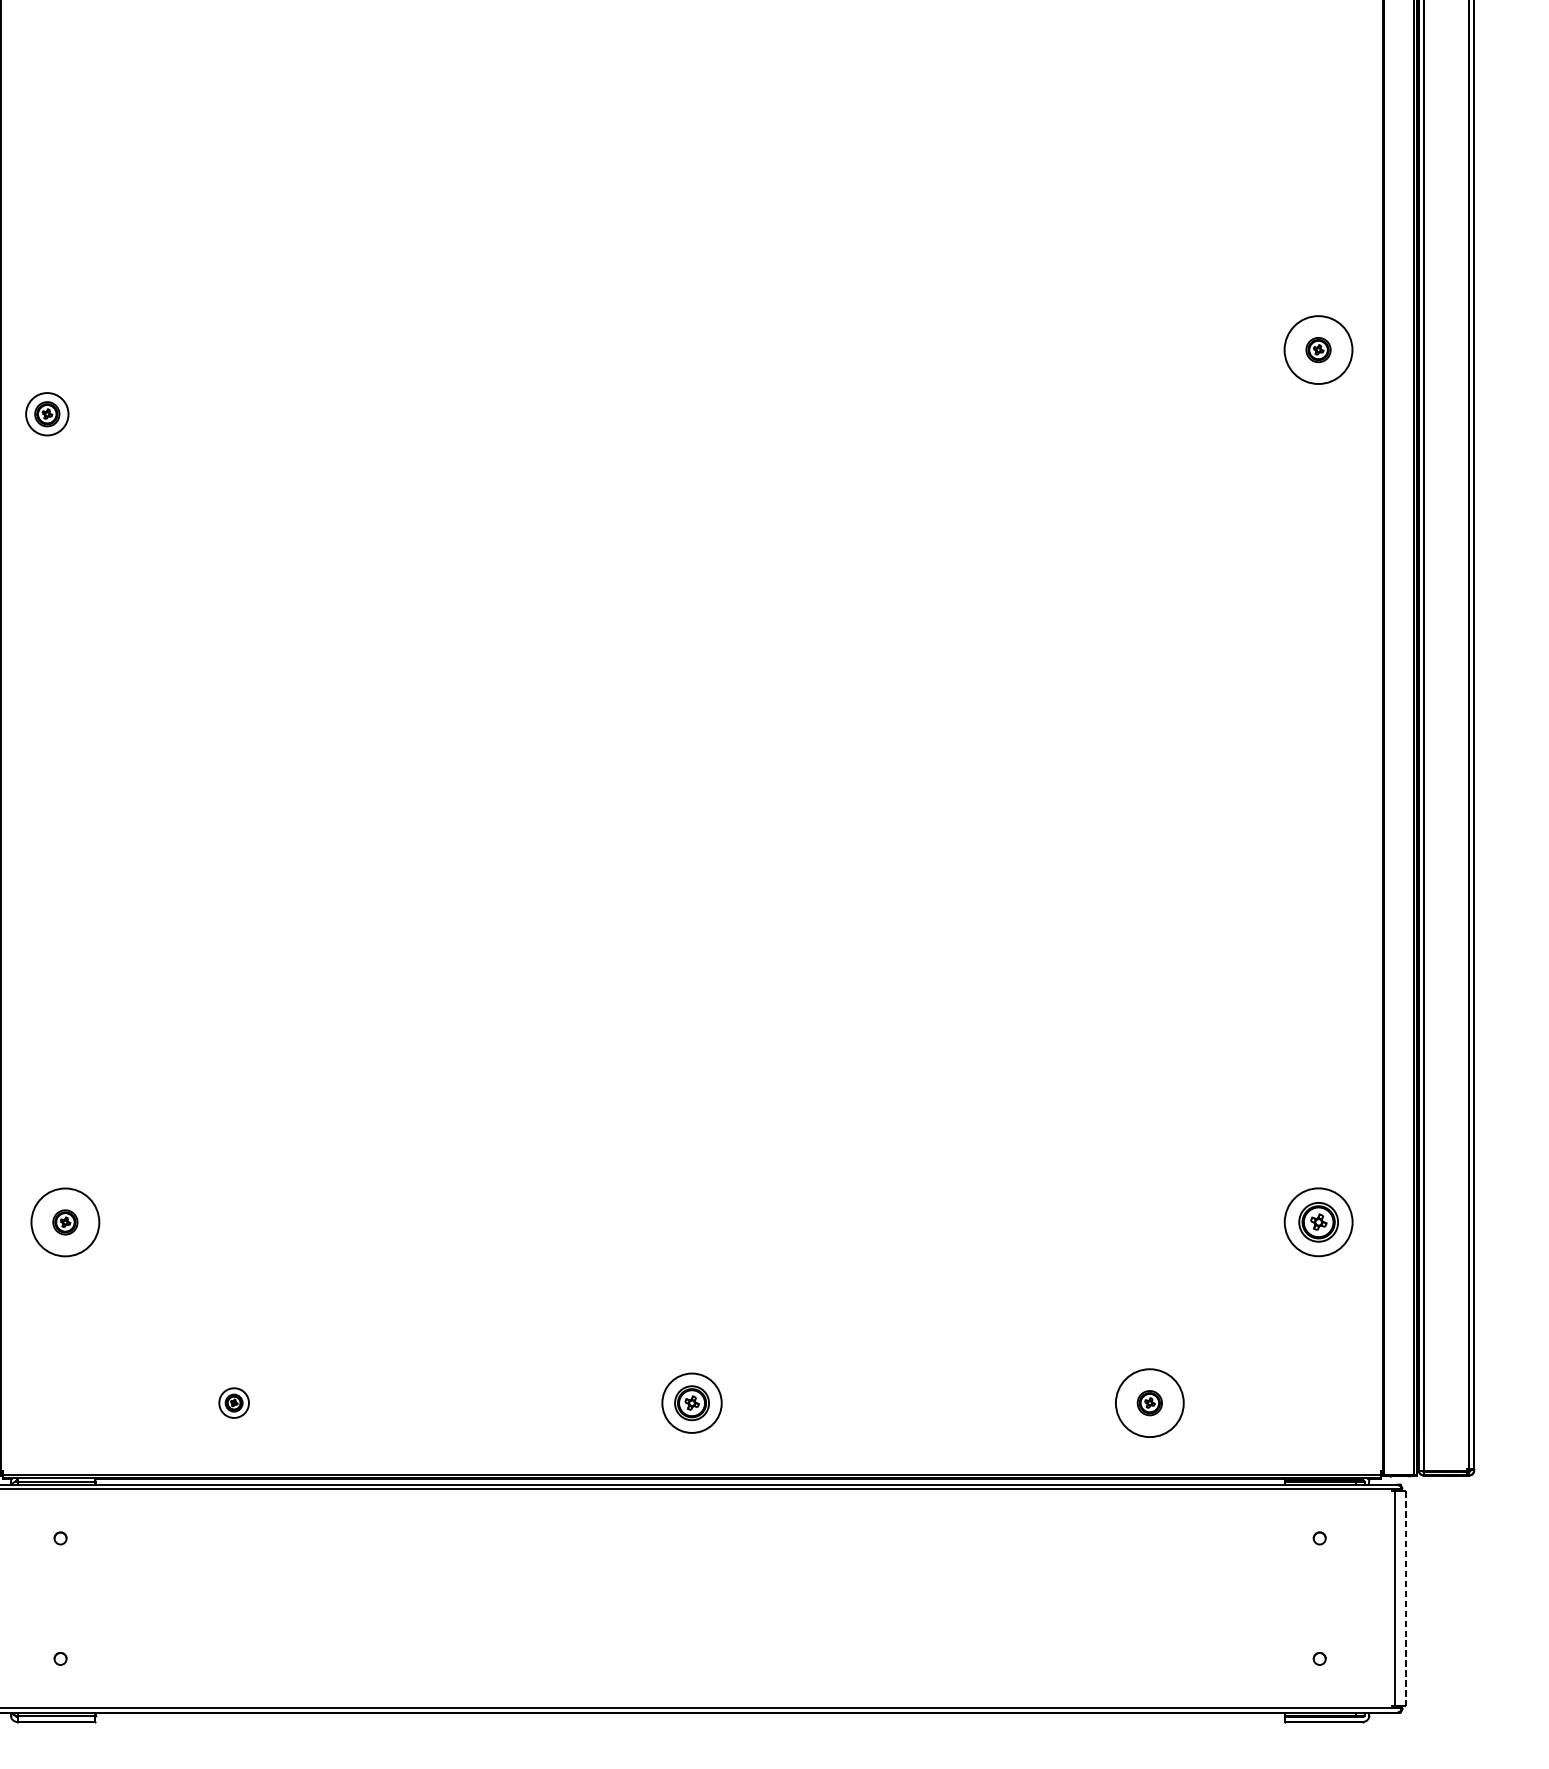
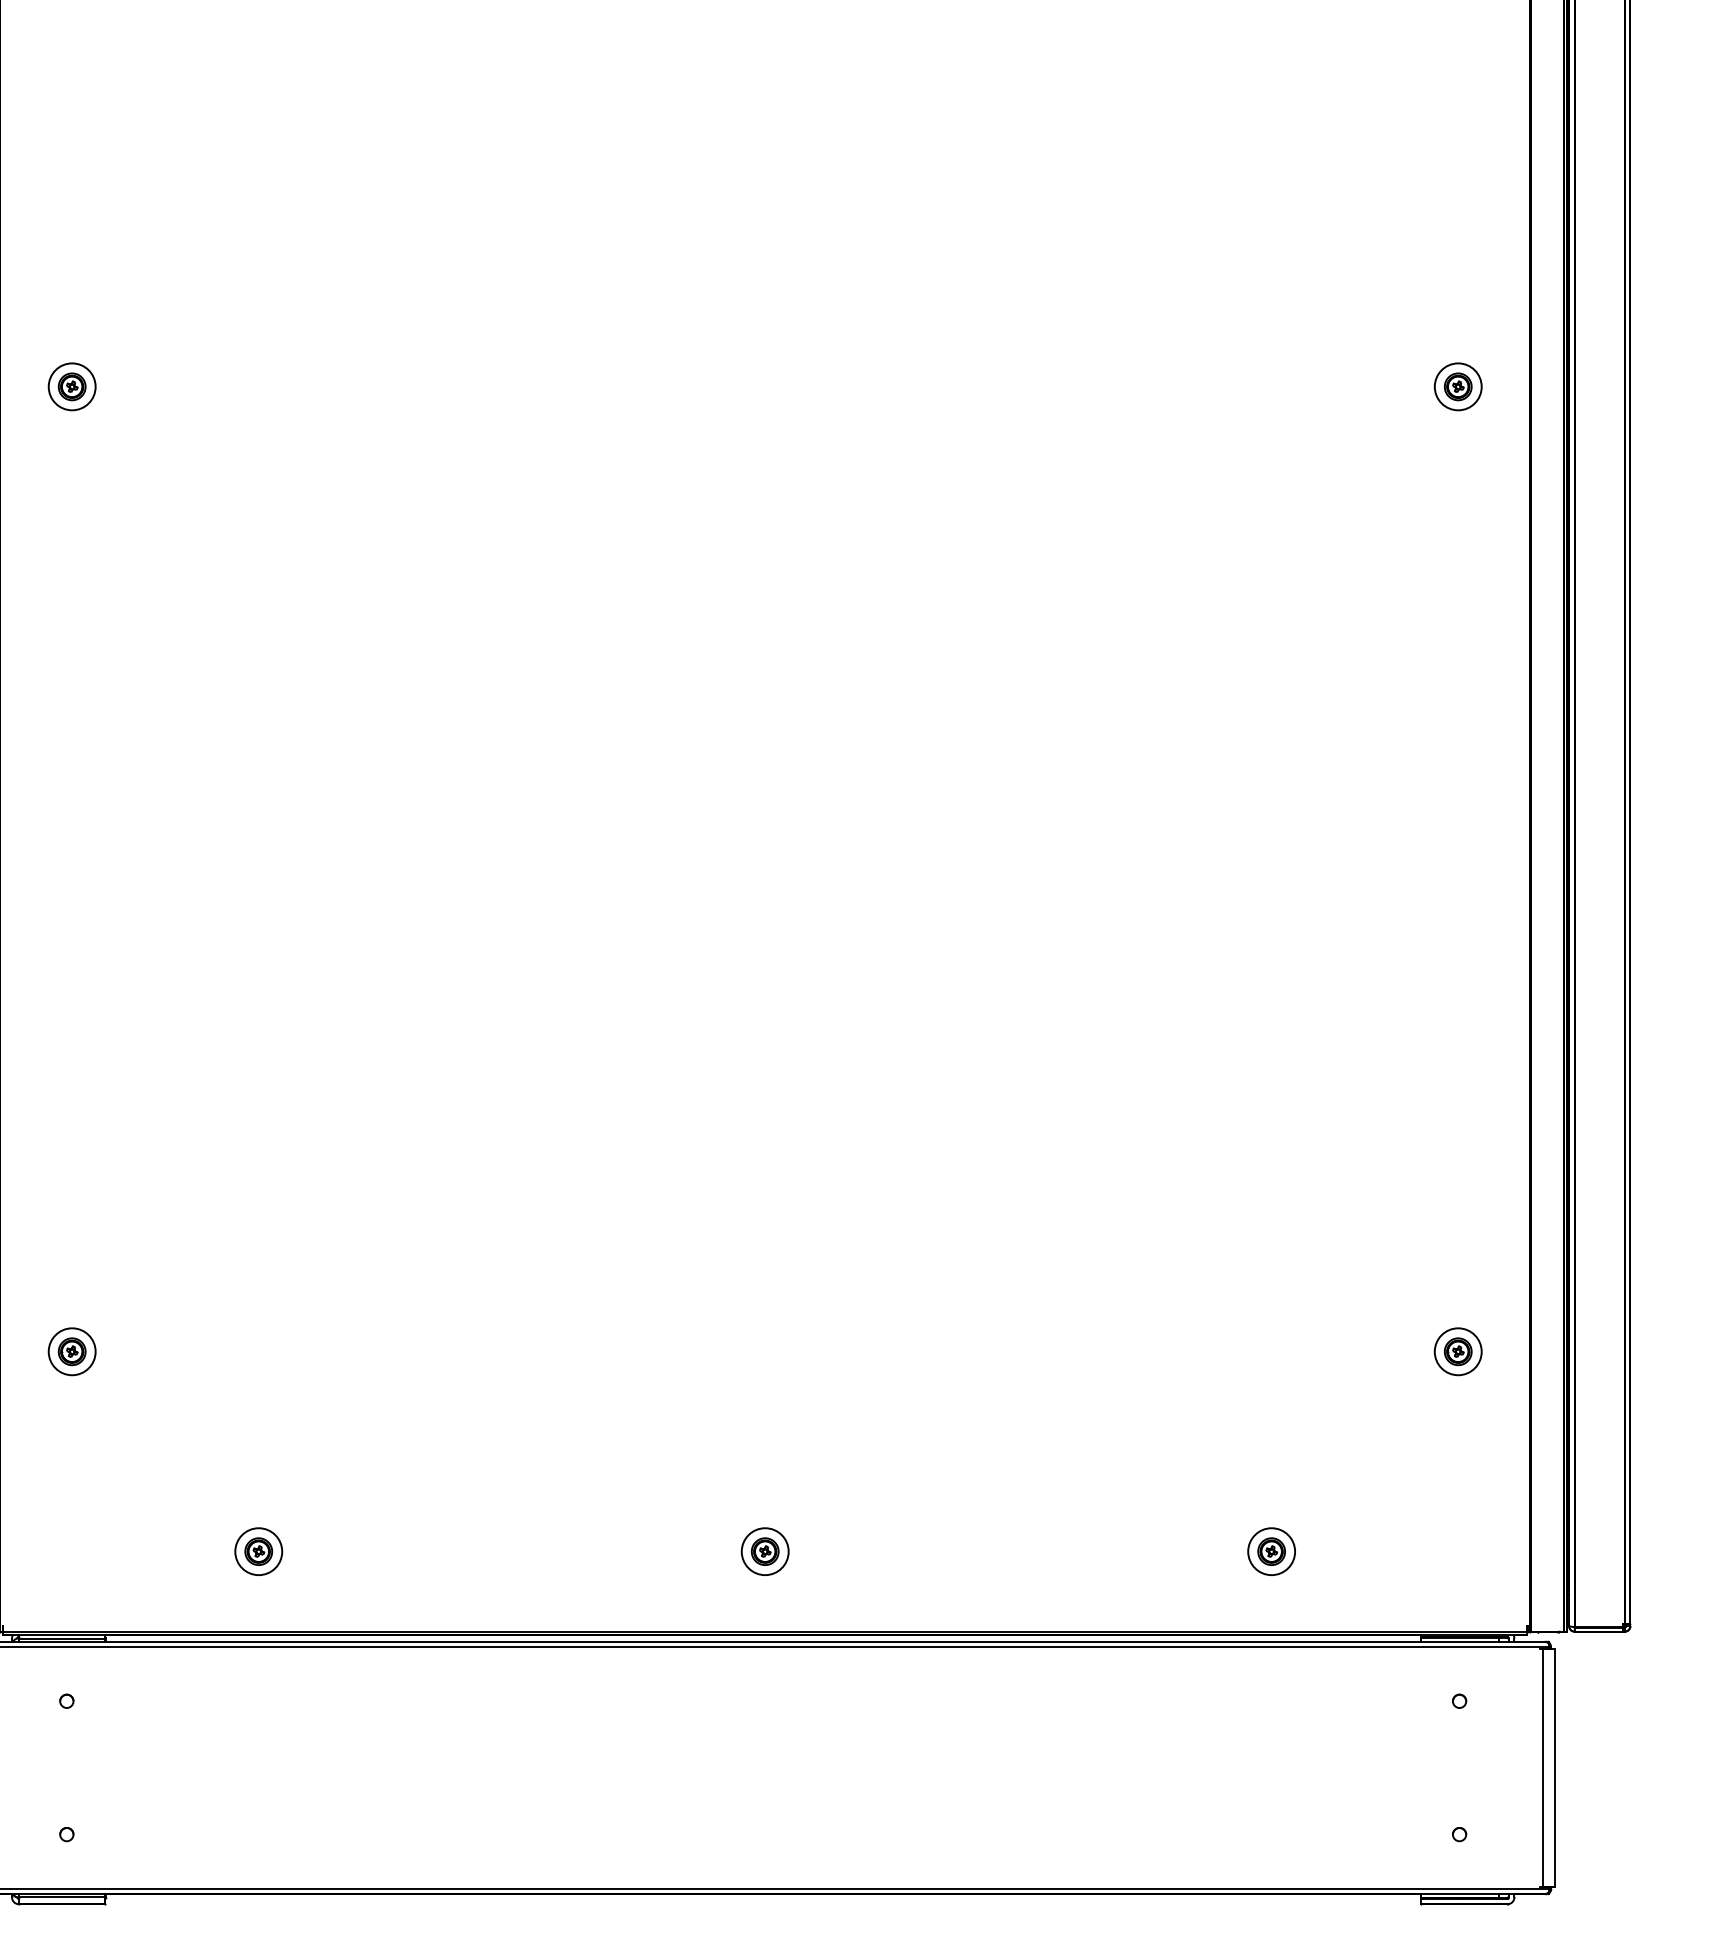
circle: (1317, 349) -> (1457, 386), size x0.62
part: (46, 413) -> (71, 386), moved
circle: (64, 1222) -> (71, 1351), size x0.62
part: (1317, 1222) -> (1457, 1351), size x0.62
part: (233, 1403) -> (258, 1551), size x1.43
part: (691, 1403) -> (764, 1551), size x0.71
circle: (1149, 1403) -> (1271, 1551), size x0.62
line: (1406, 1598) -> (1555, 1767), dashed -> solid

